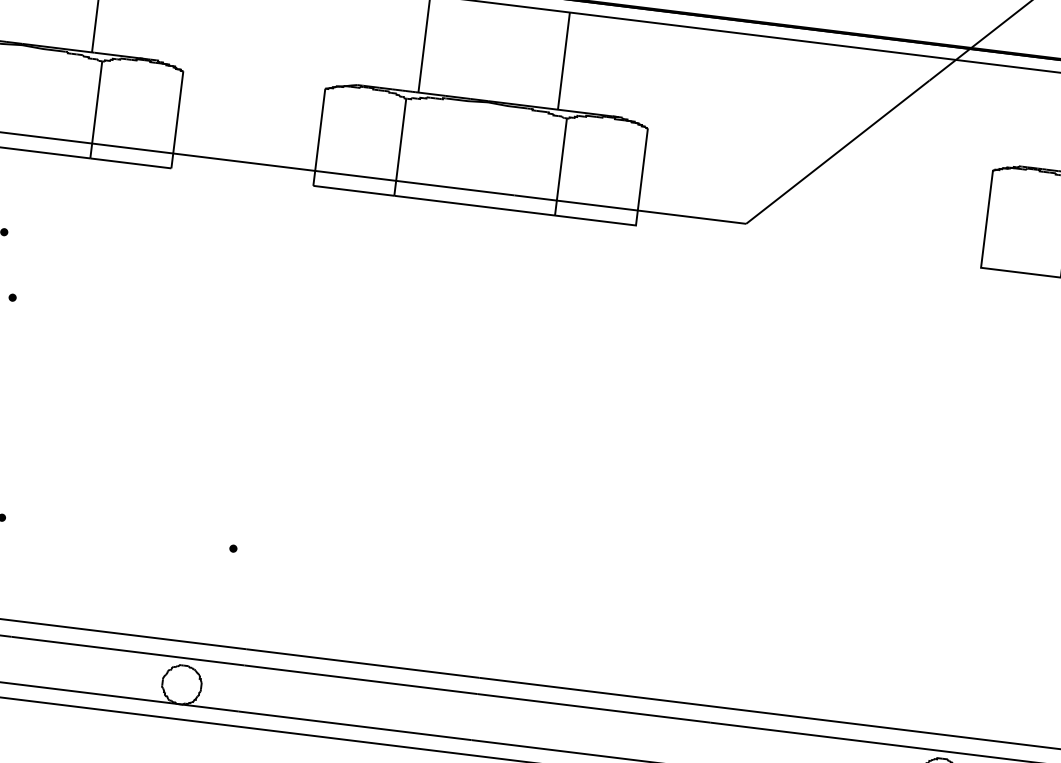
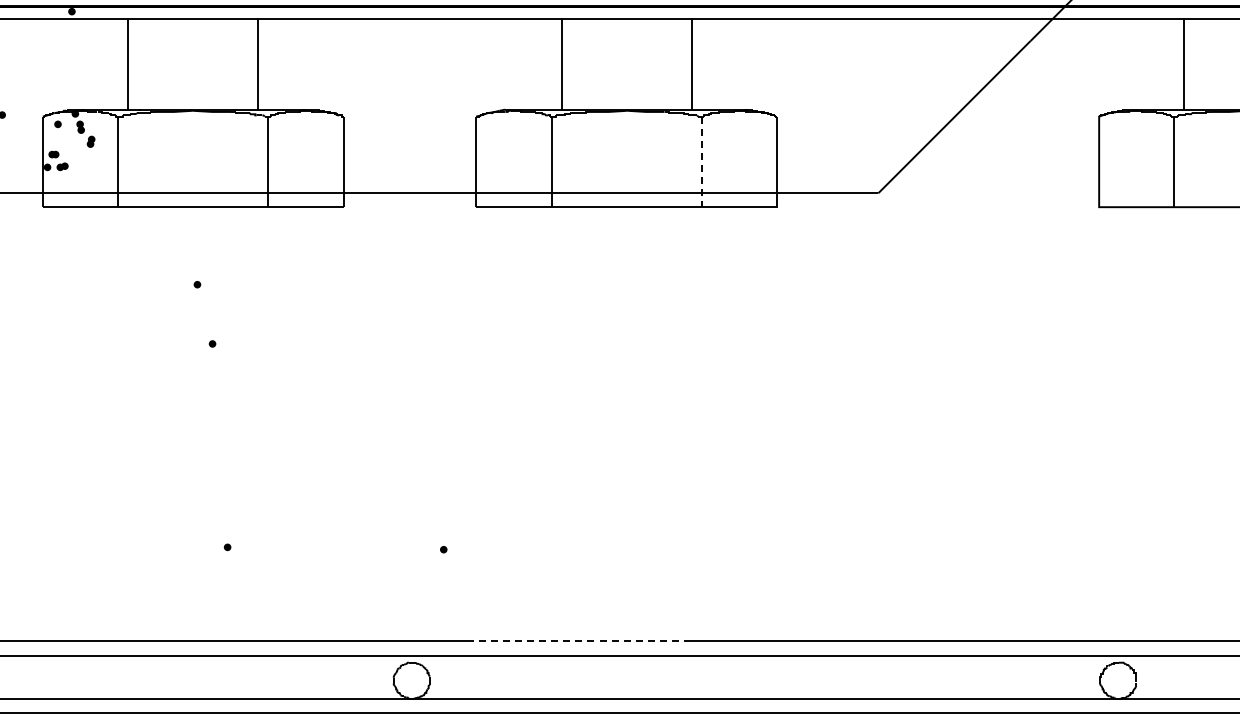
line: (560, 167) -> (701, 162), solid -> dashed
line: (362, 663) -> (575, 640), solid -> dashed

